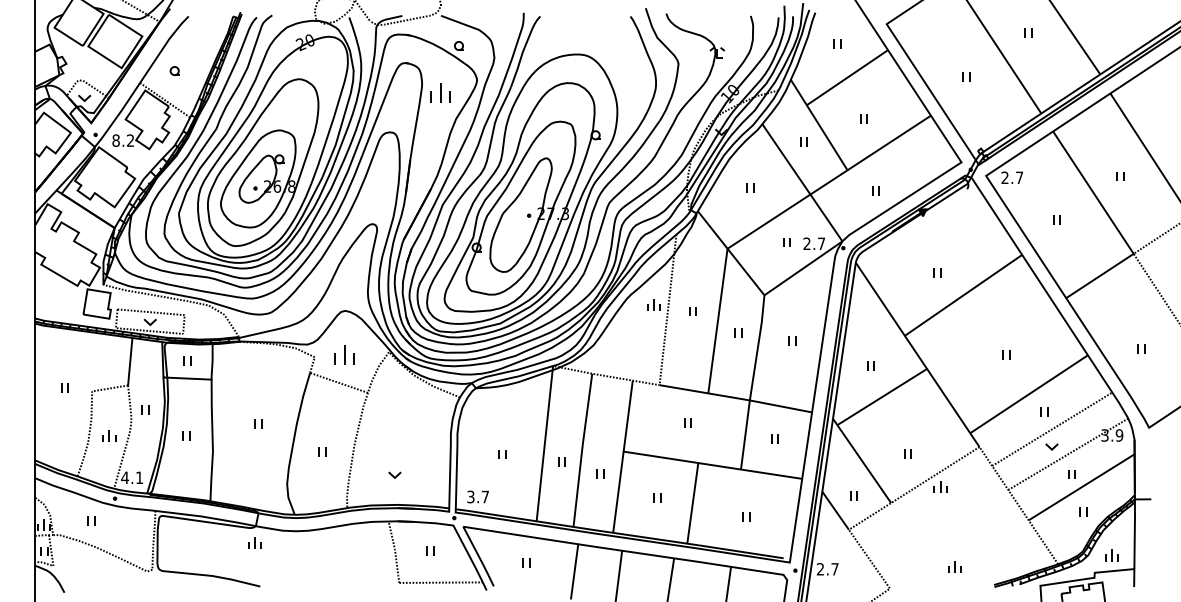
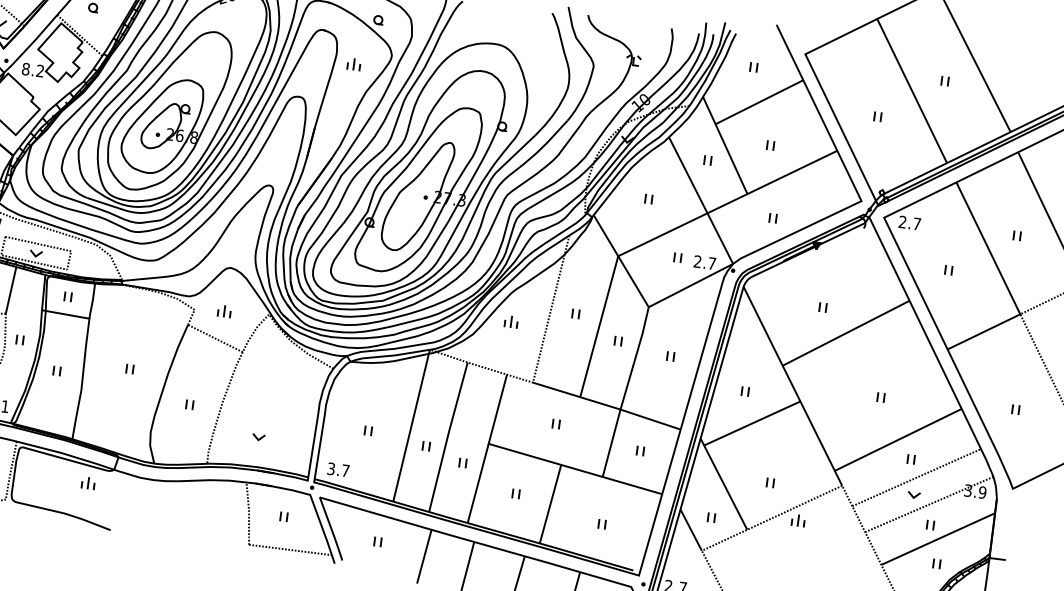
part: (440, 92) -> (353, 63), size x0.62
part: (653, 304) -> (510, 321), moved
part: (344, 354) -> (224, 311), size x0.62
part: (254, 542) -> (87, 482), moved

